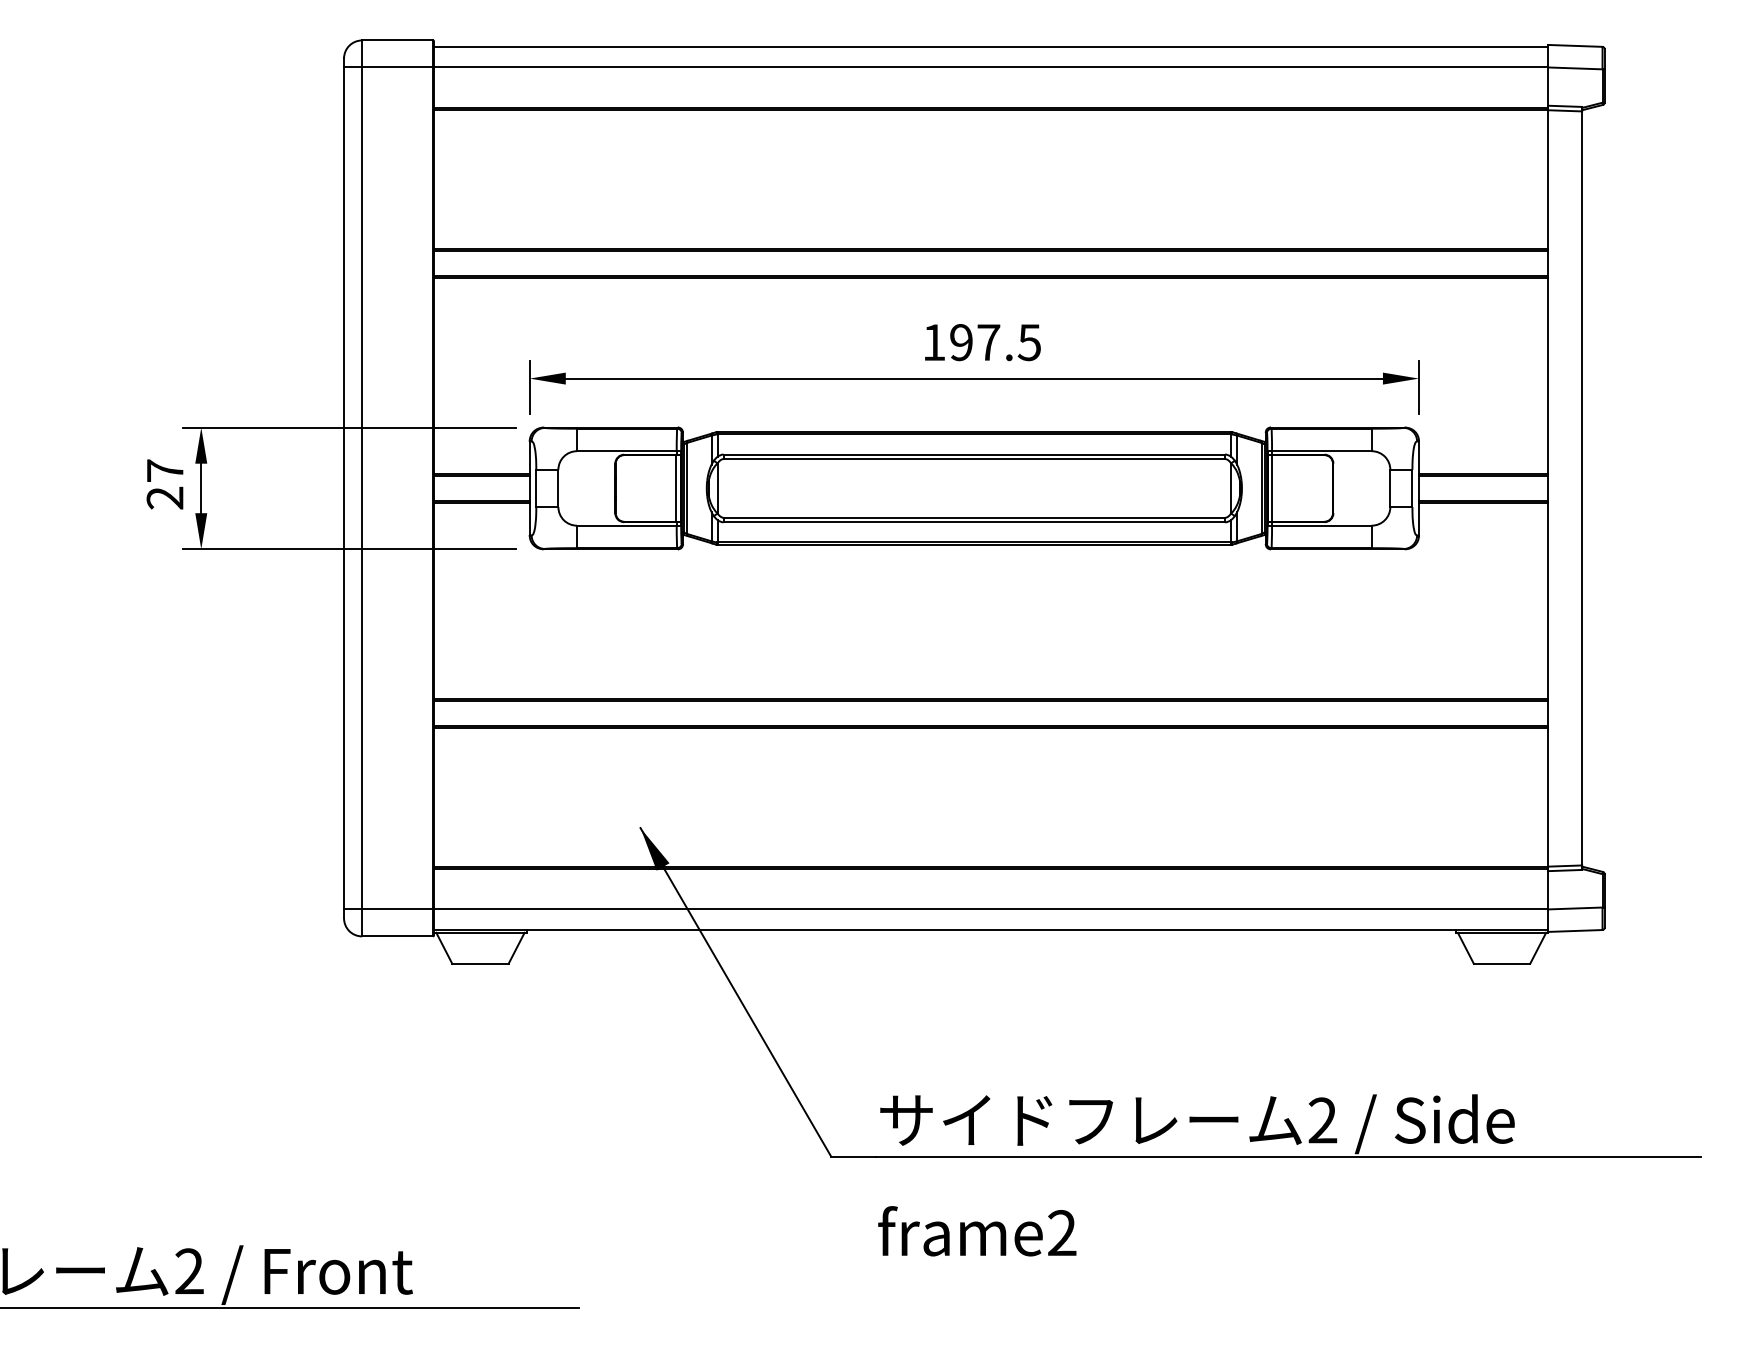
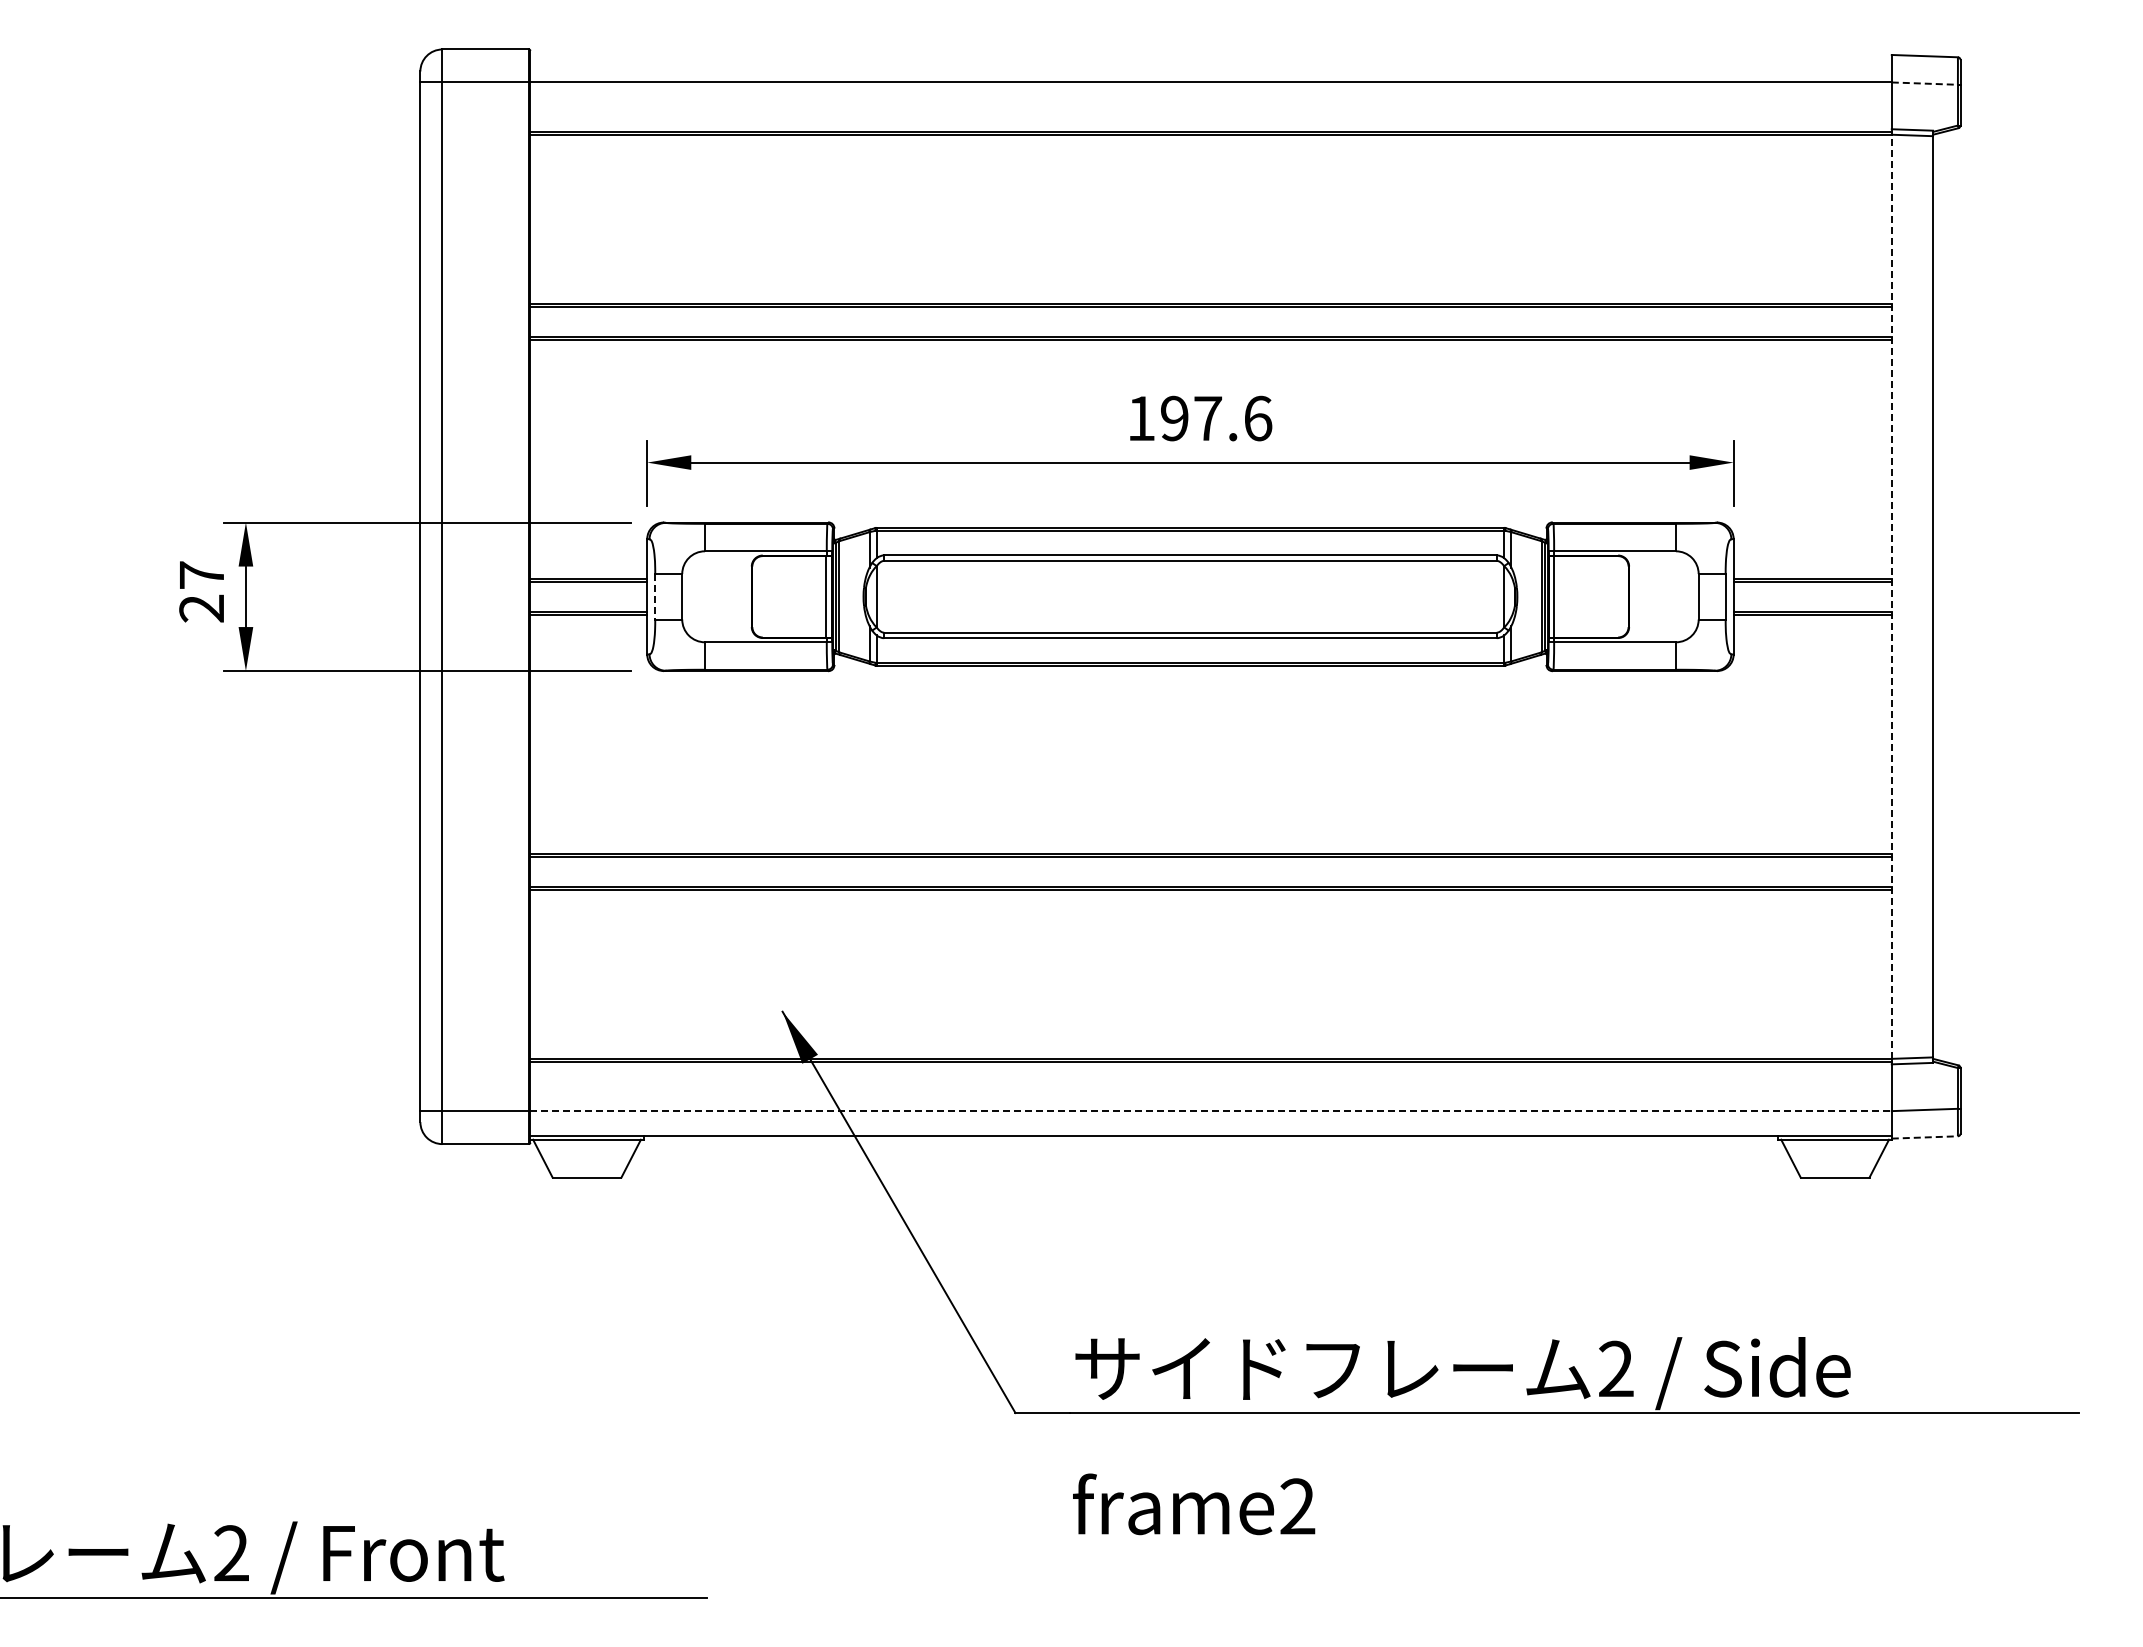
line: (990, 47) -> (1210, 57), removed
line: (1575, 68) -> (1925, 83), solid -> dashed
text: (1029, 342) -> (1257, 418), 197.5 -> 197.6
line: (536, 488) -> (655, 596), solid -> dashed
line: (1548, 488) -> (1891, 596), solid -> dashed
line: (991, 909) -> (1211, 1111), solid -> dashed
line: (1575, 931) -> (1925, 1137), solid -> dashed

